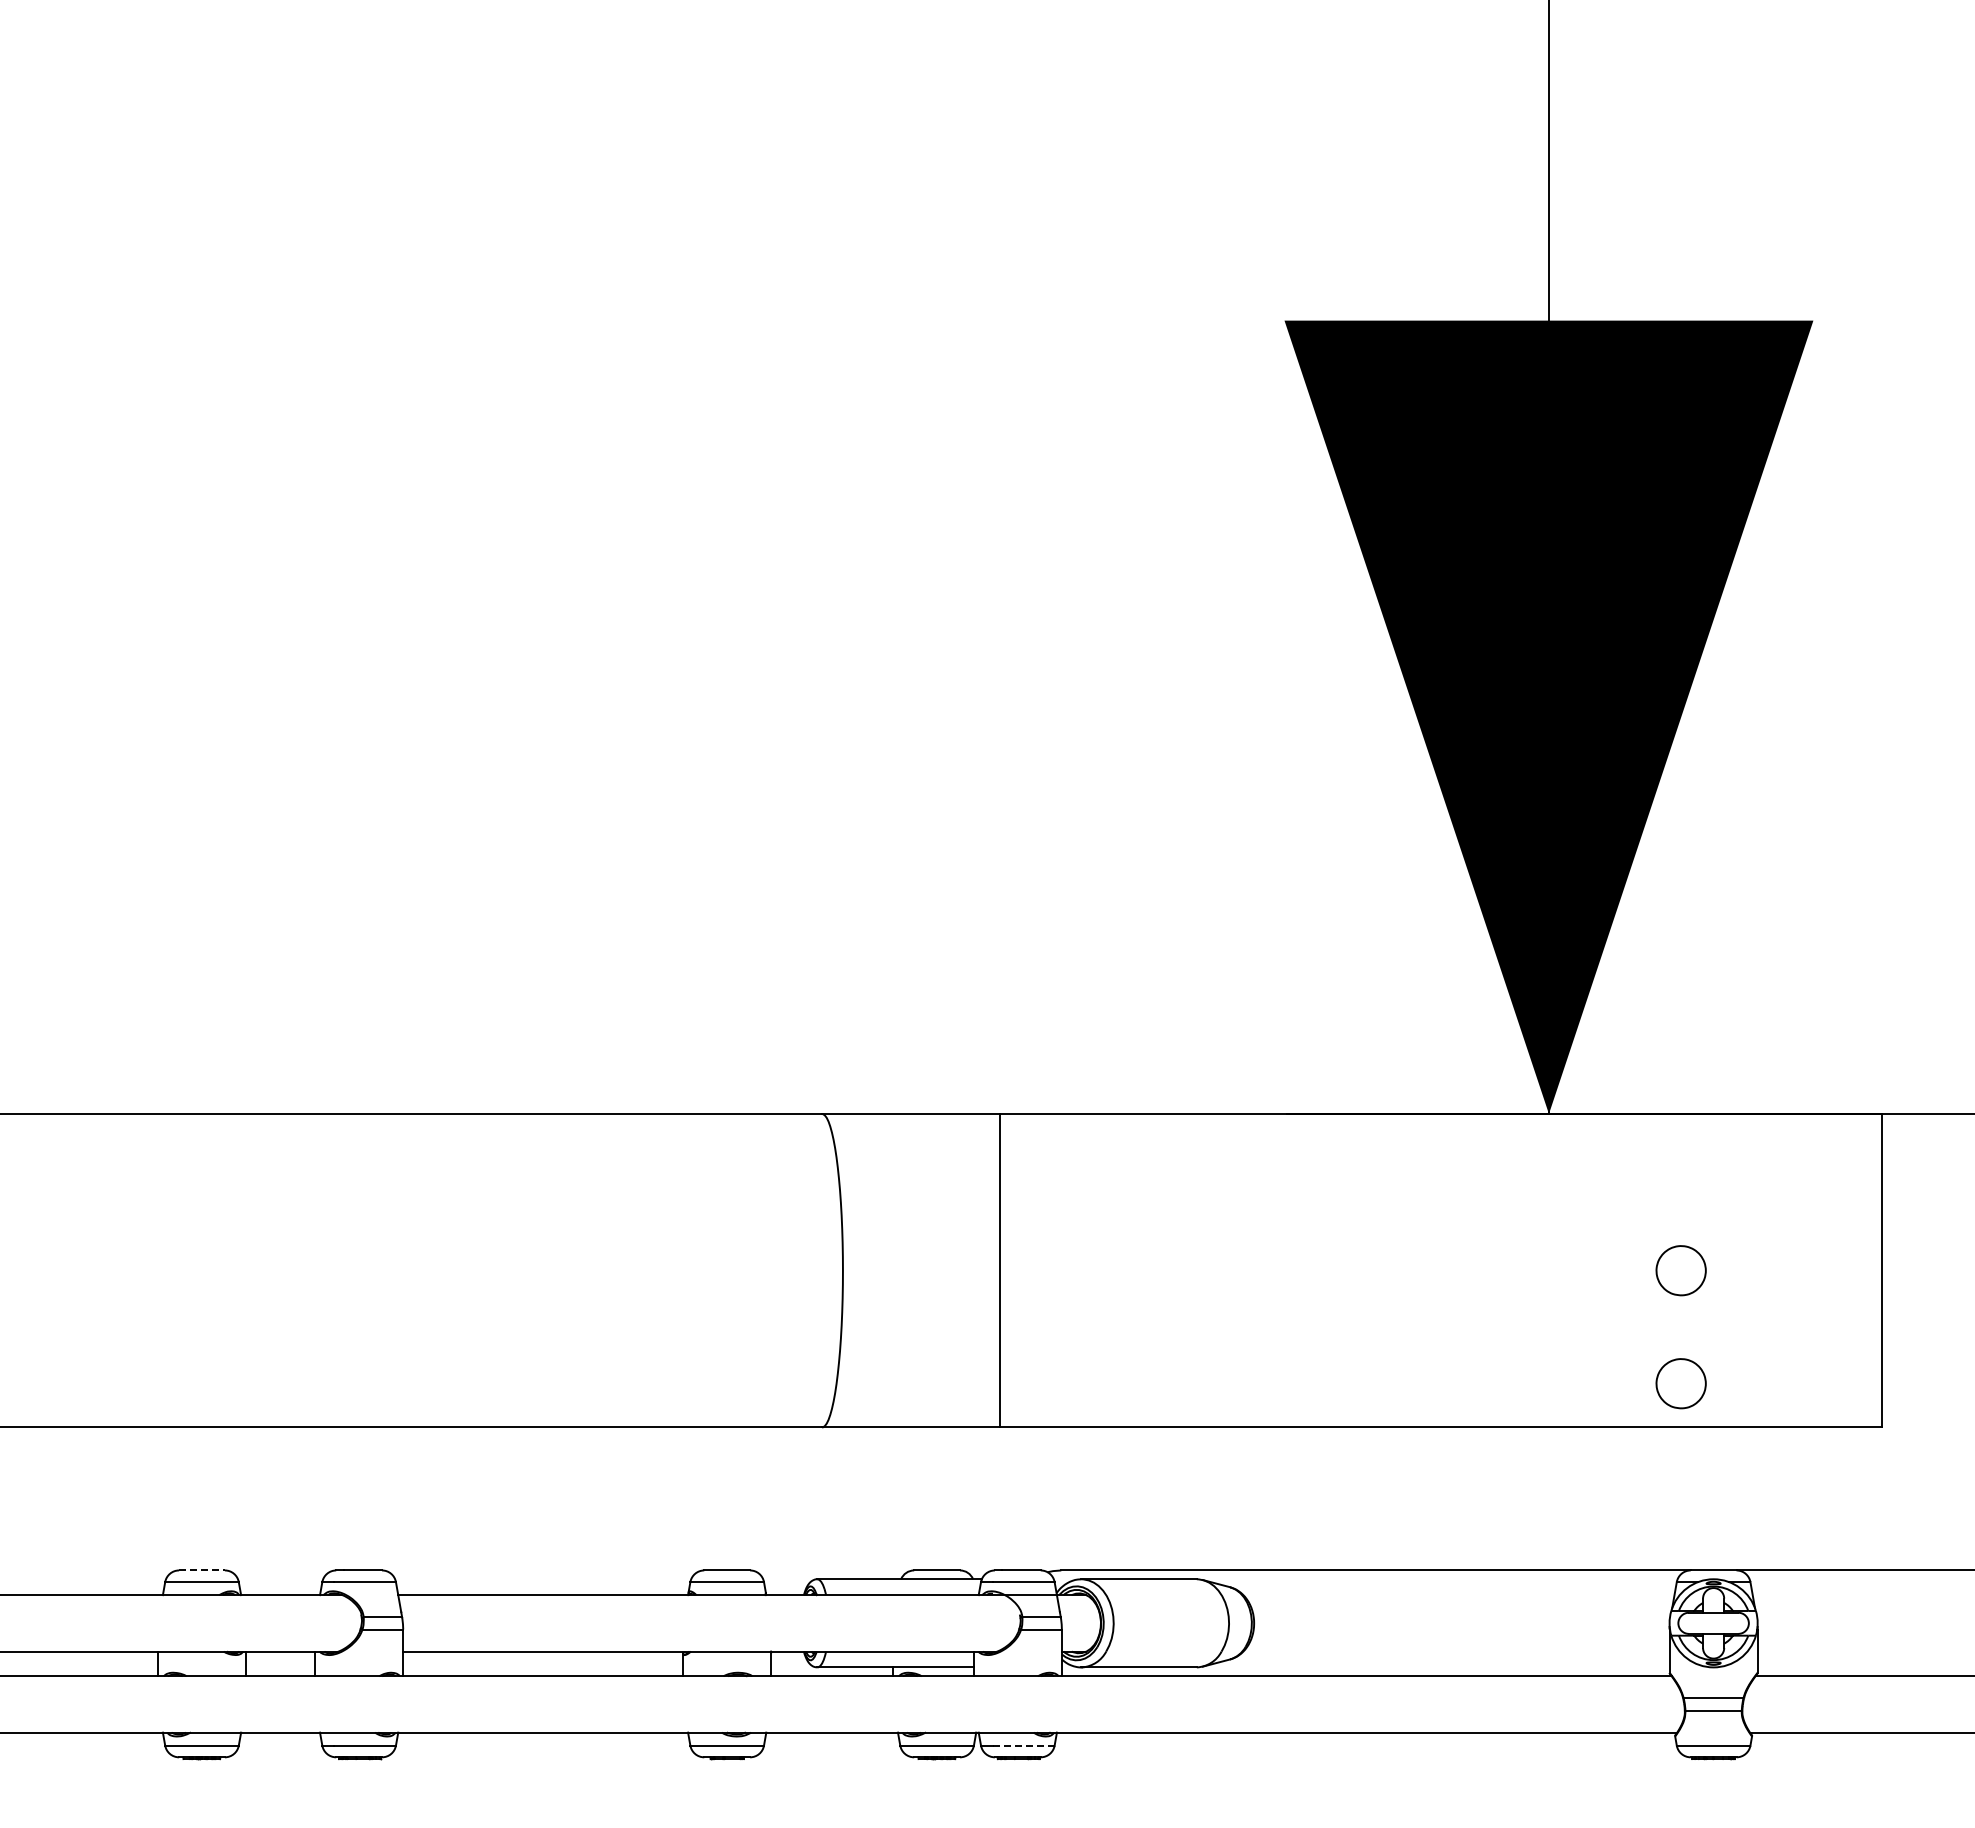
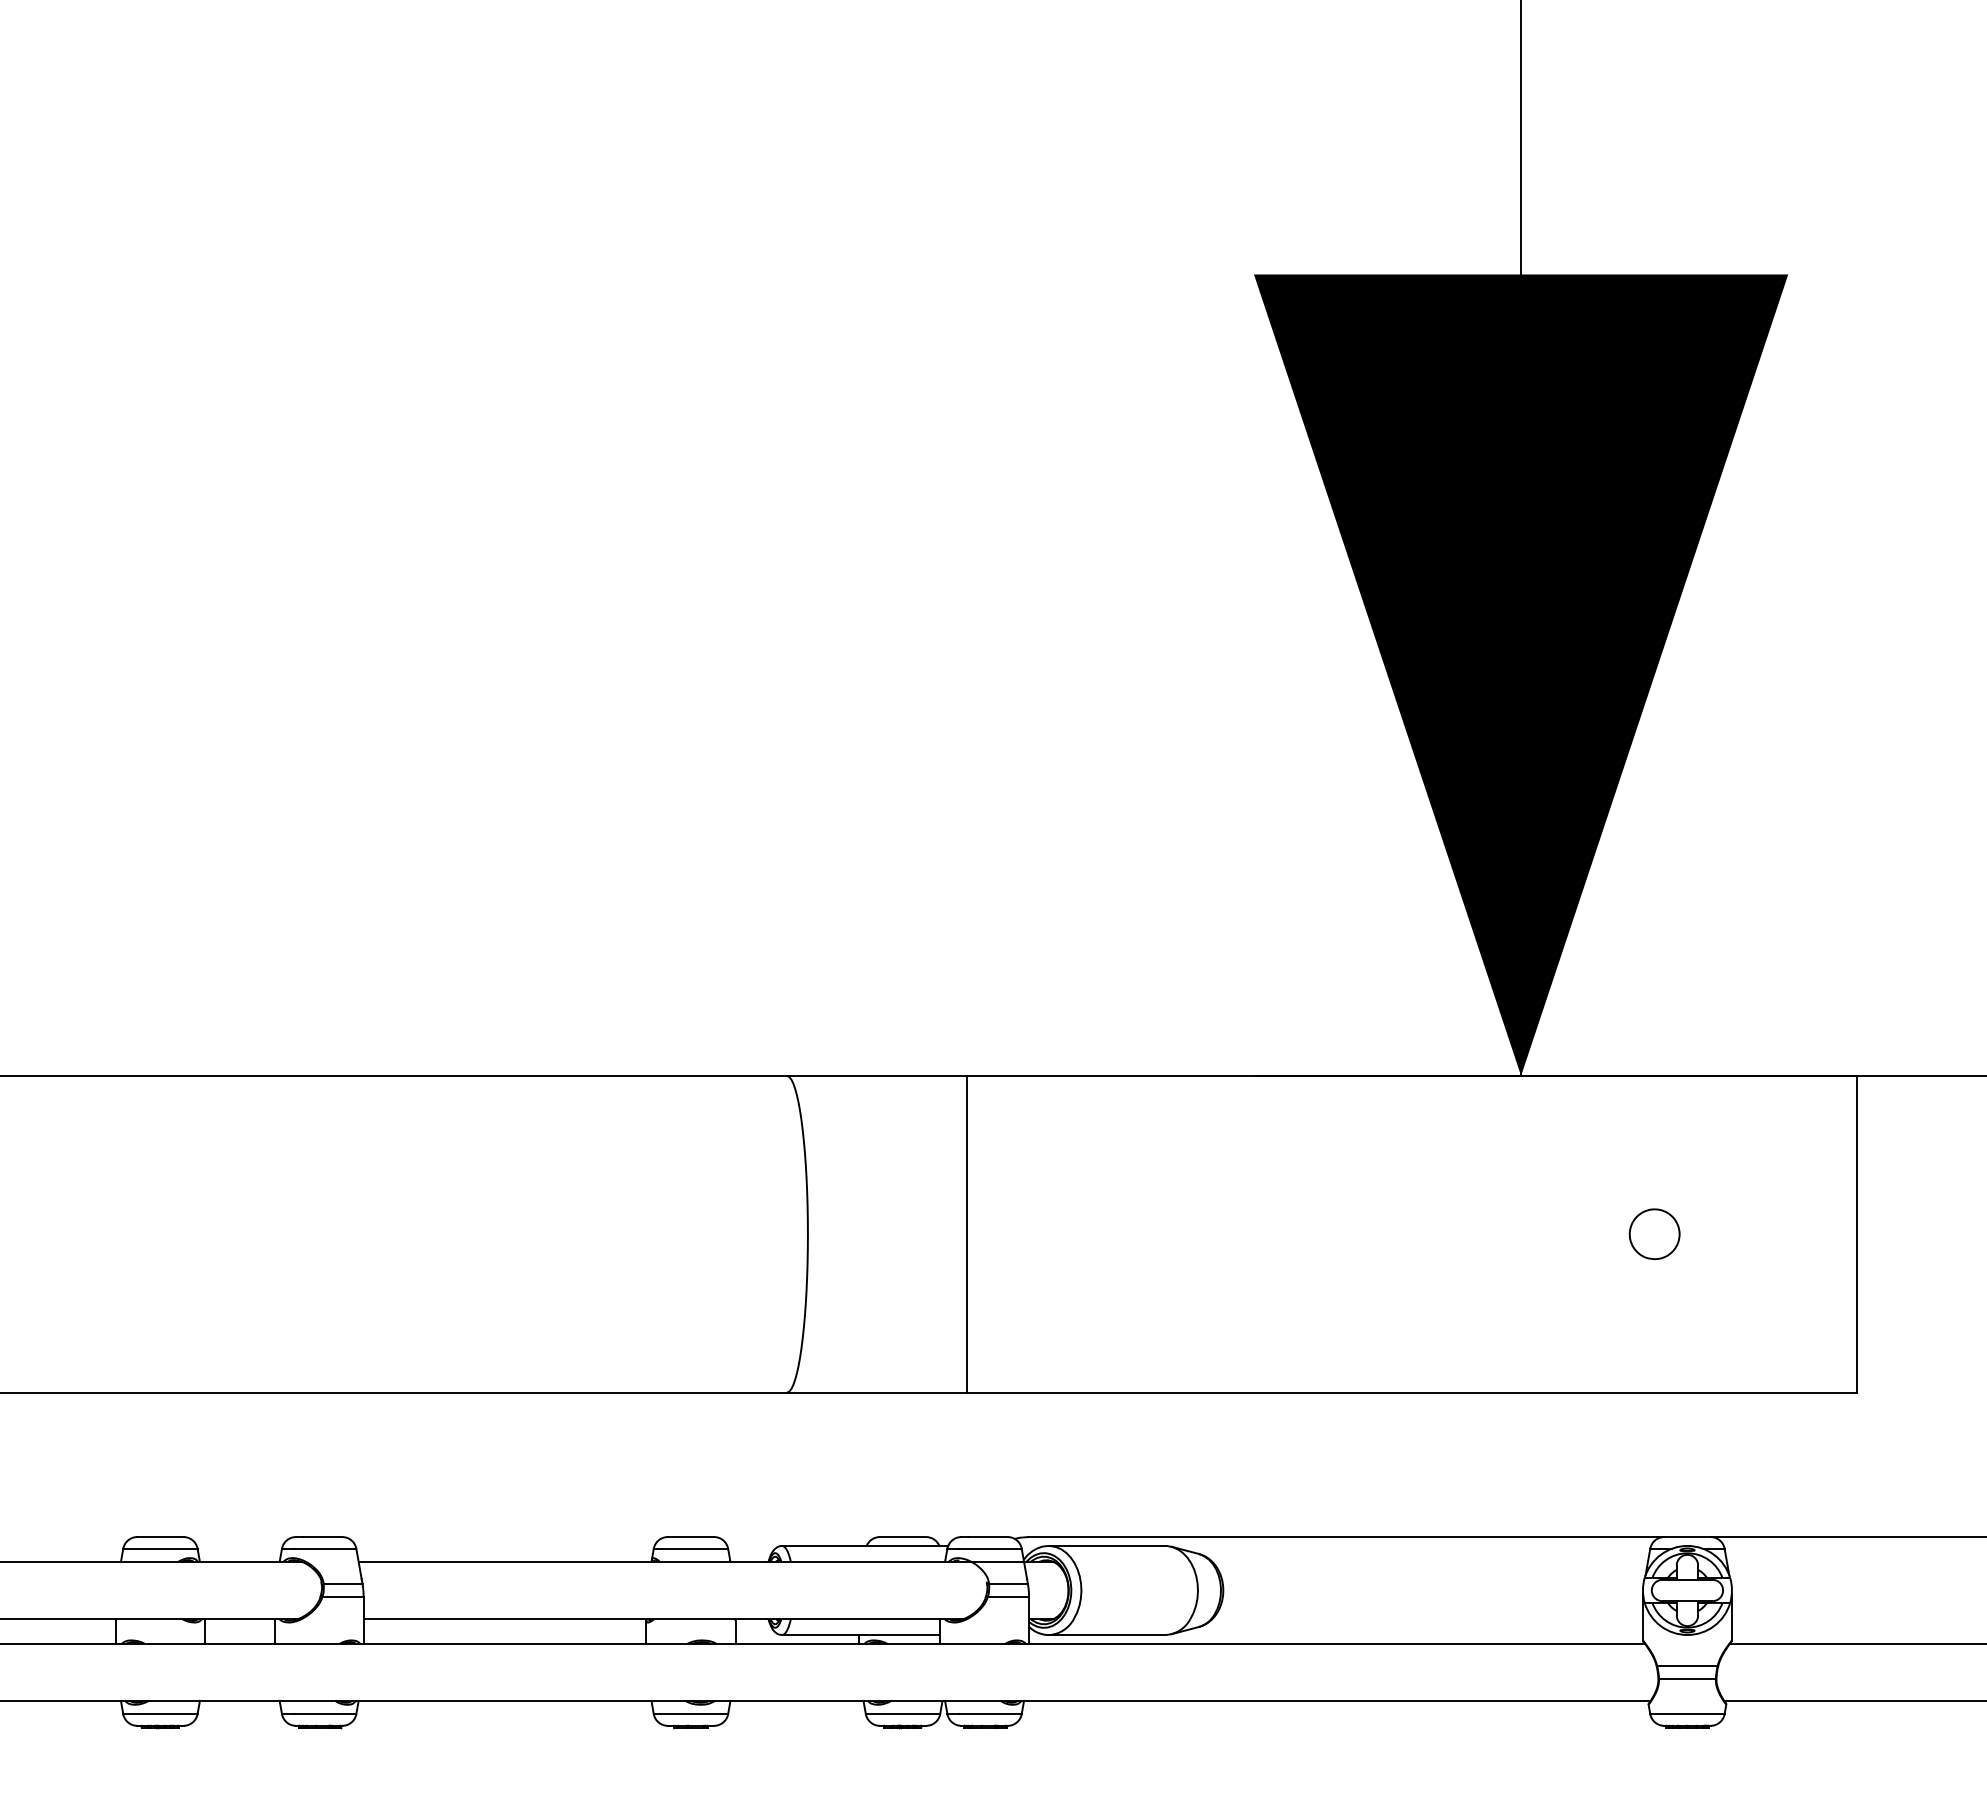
part: (1680, 1383) -> (1653, 1348), removed
line: (202, 1570) -> (160, 1537), dashed -> solid
line: (1023, 1745) -> (990, 1713), dashed -> solid

